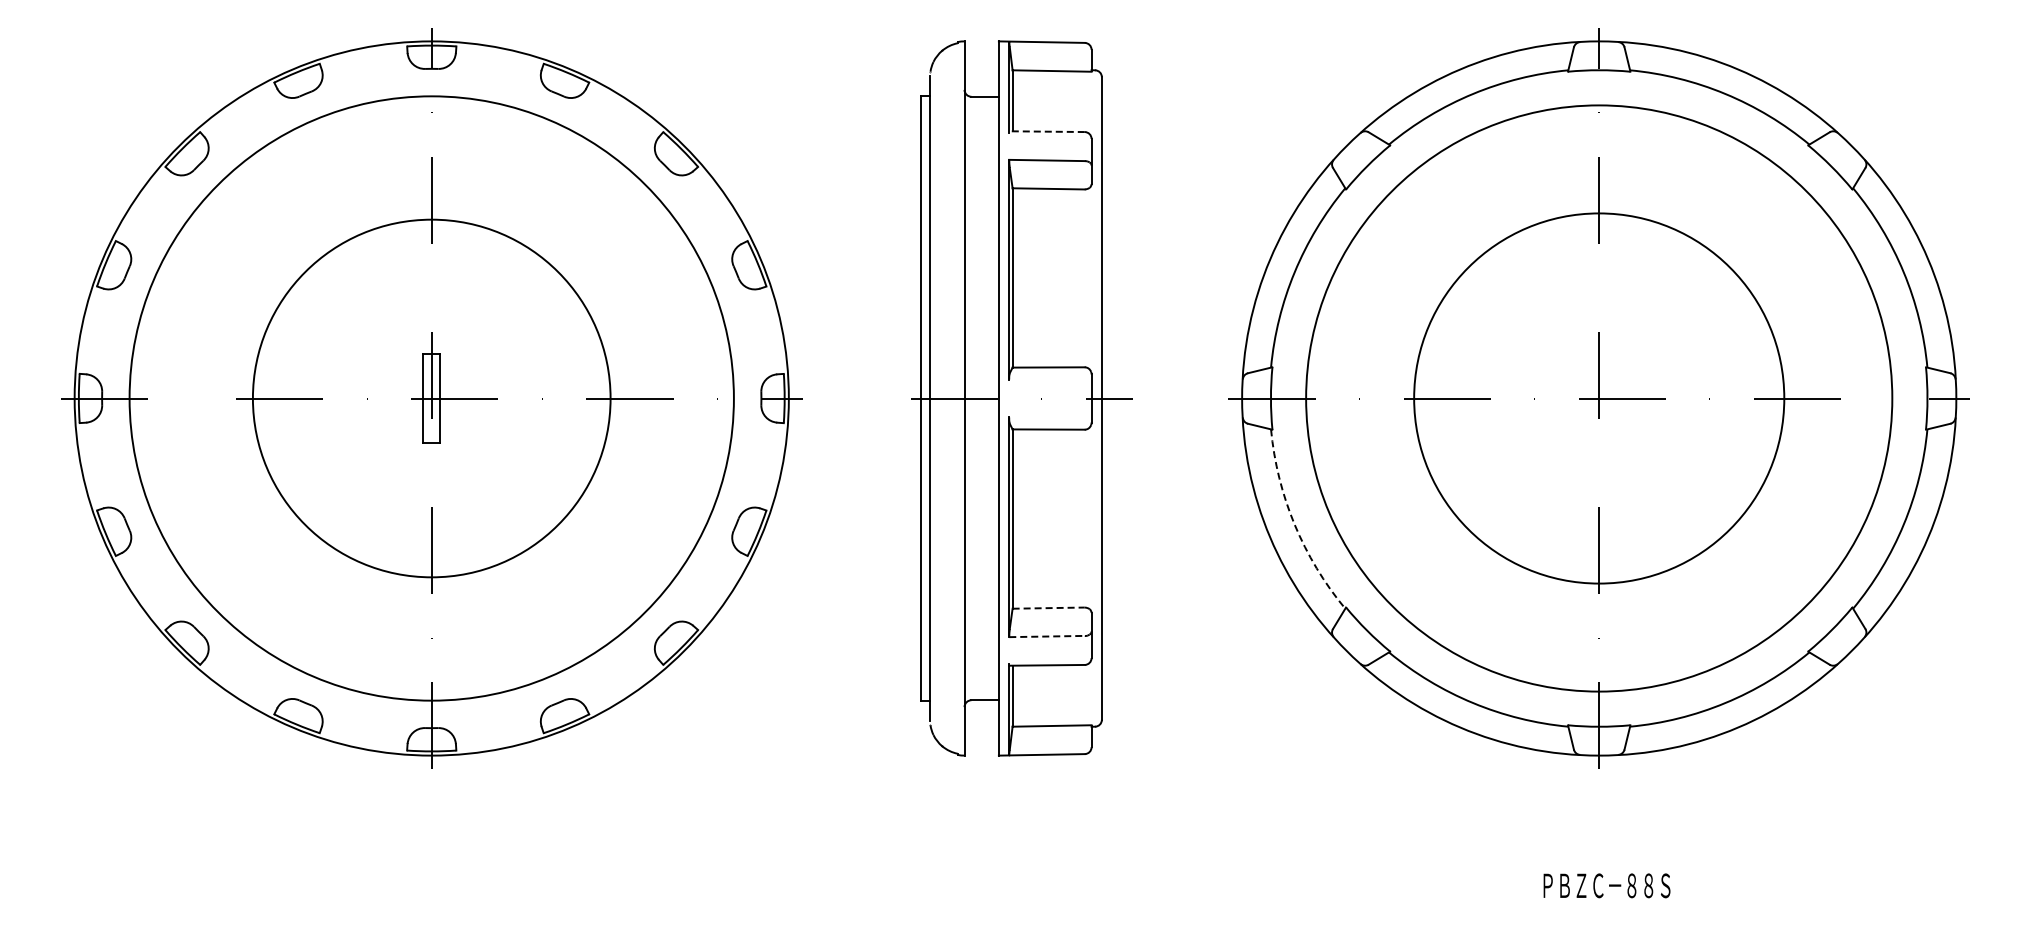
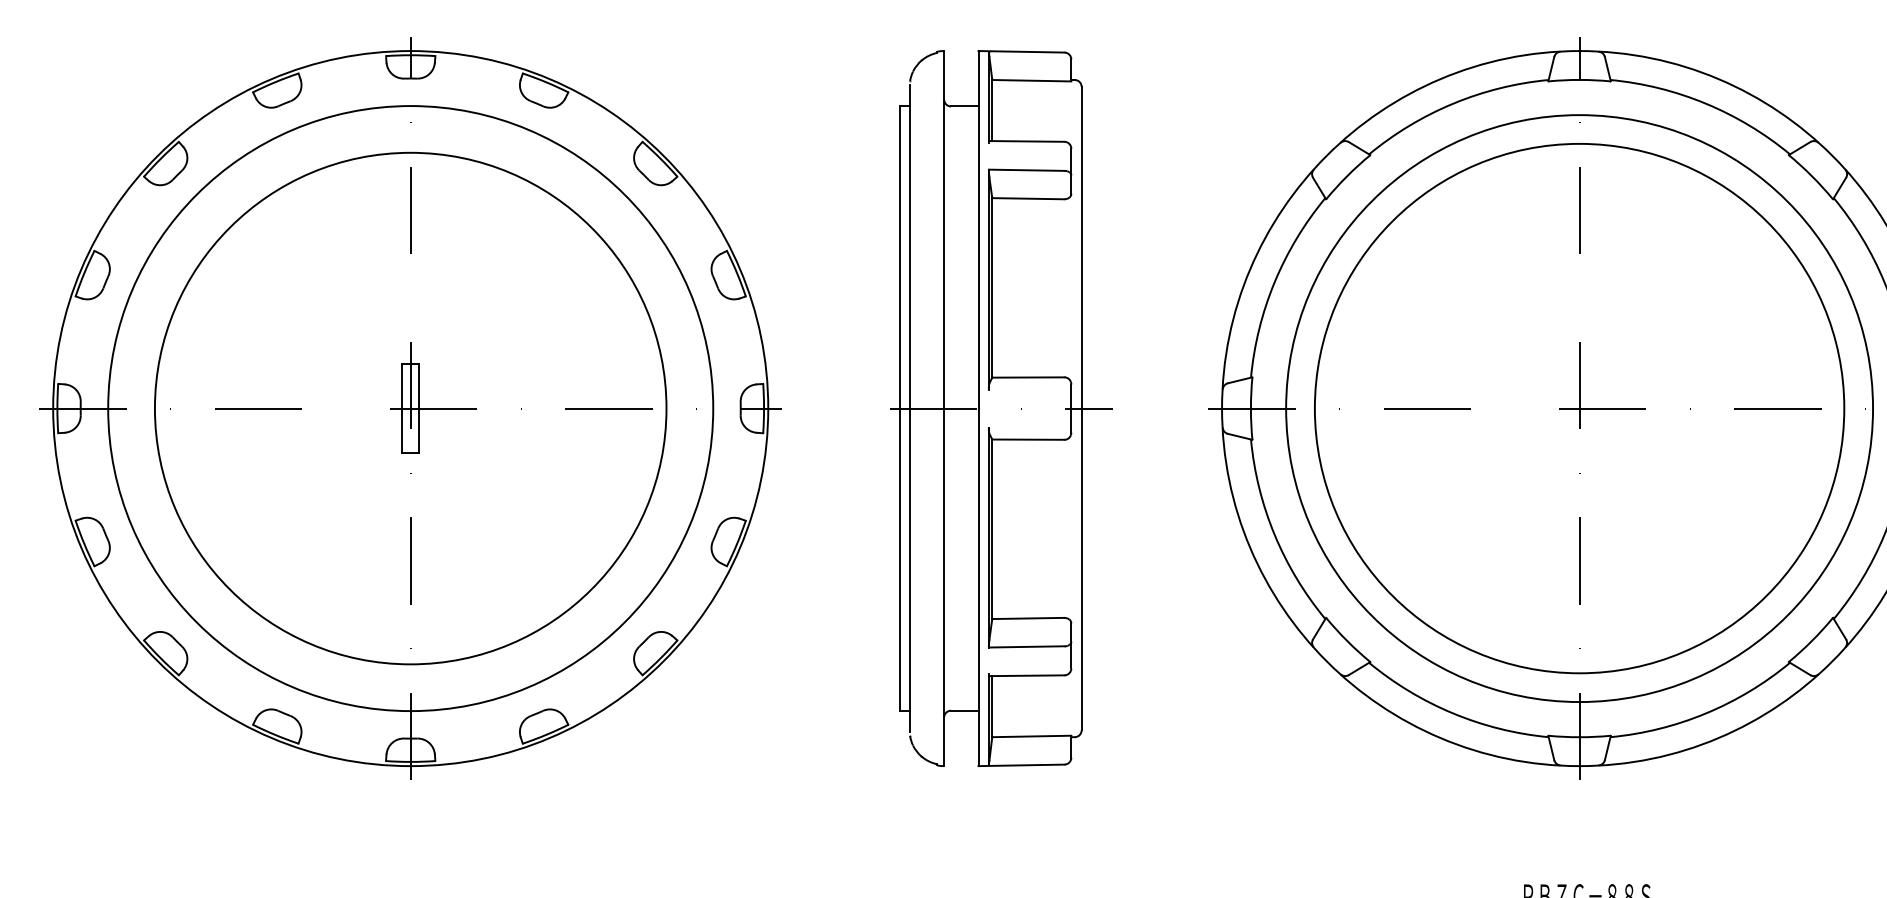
line: (1047, 131) -> (1027, 141), dashed -> solid
circle: (431, 398) -> (410, 408), size x1.43
circle: (1598, 398) -> (1578, 408), size x1.43
arc: (1294, 524) -> (1274, 534), dashed -> solid
line: (1049, 608) -> (1029, 618), dashed -> solid
line: (1047, 636) -> (1027, 646), dashed -> solid

